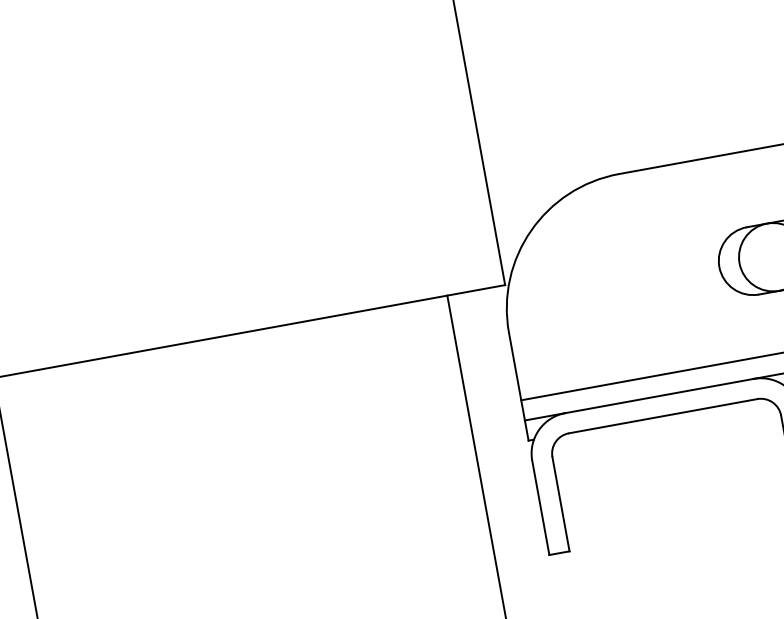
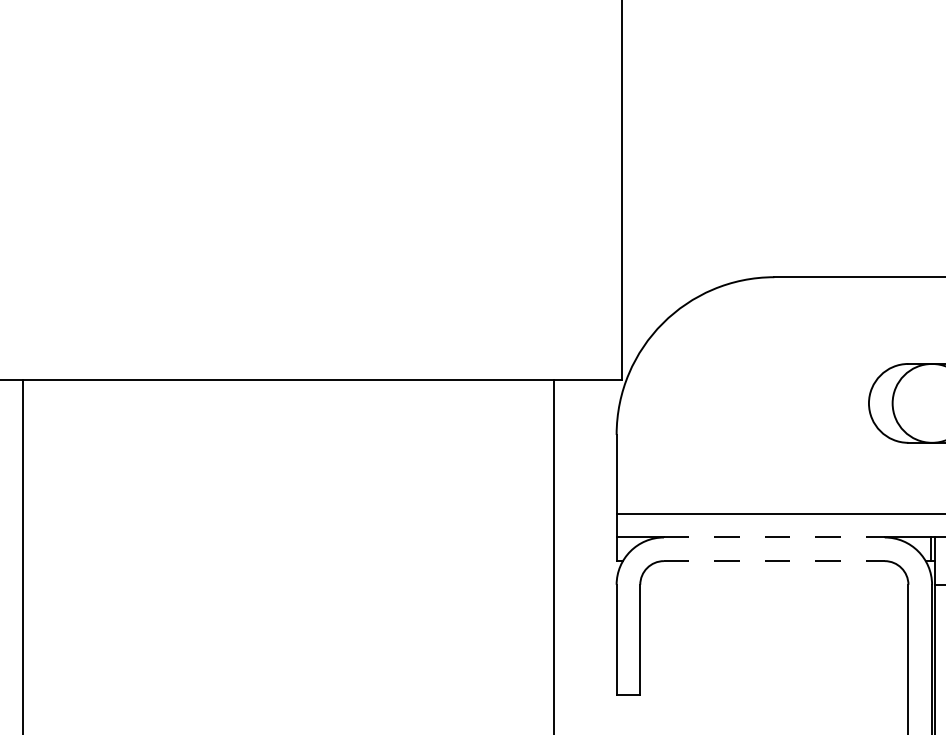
line: (659, 396) -> (774, 537), solid -> dashed
line: (663, 416) -> (774, 561), solid -> dashed

